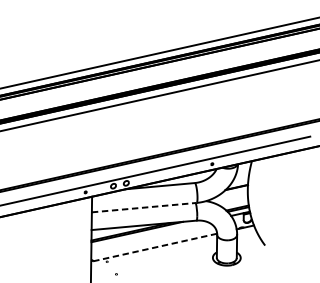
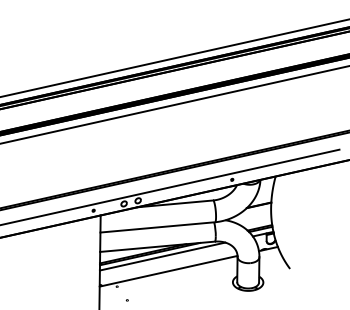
line: (144, 207) -> (157, 227), dashed -> solid
line: (148, 234) -> (162, 256), added
line: (154, 247) -> (168, 271), dashed -> solid

